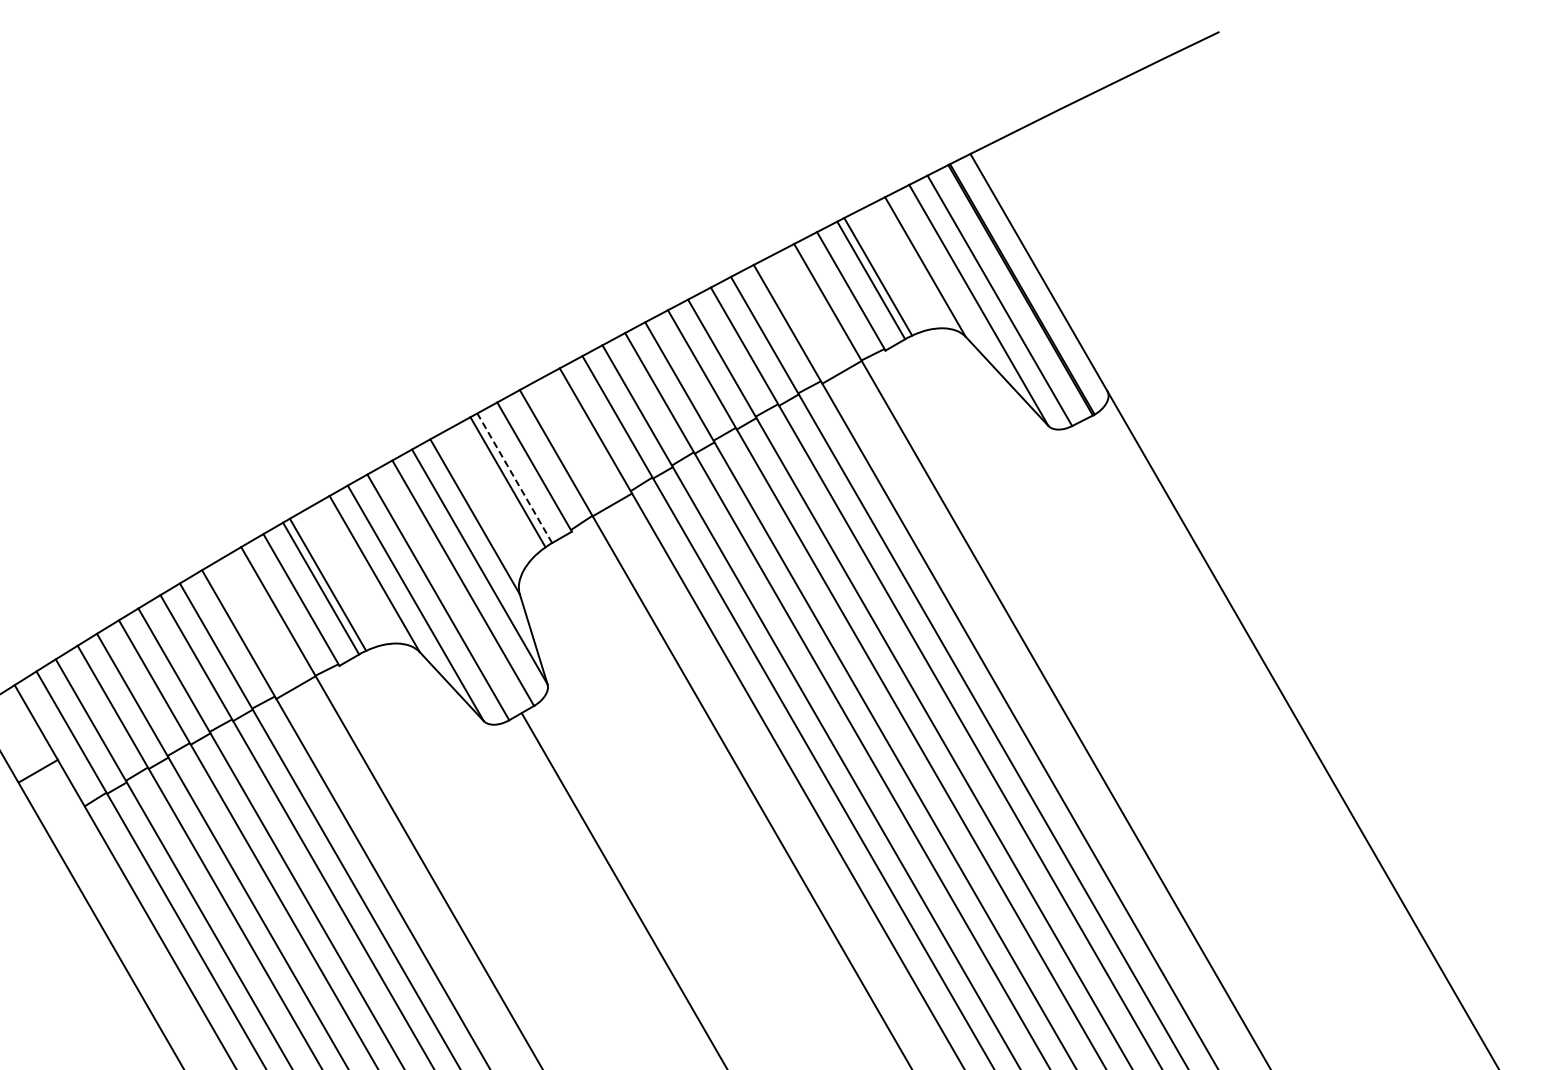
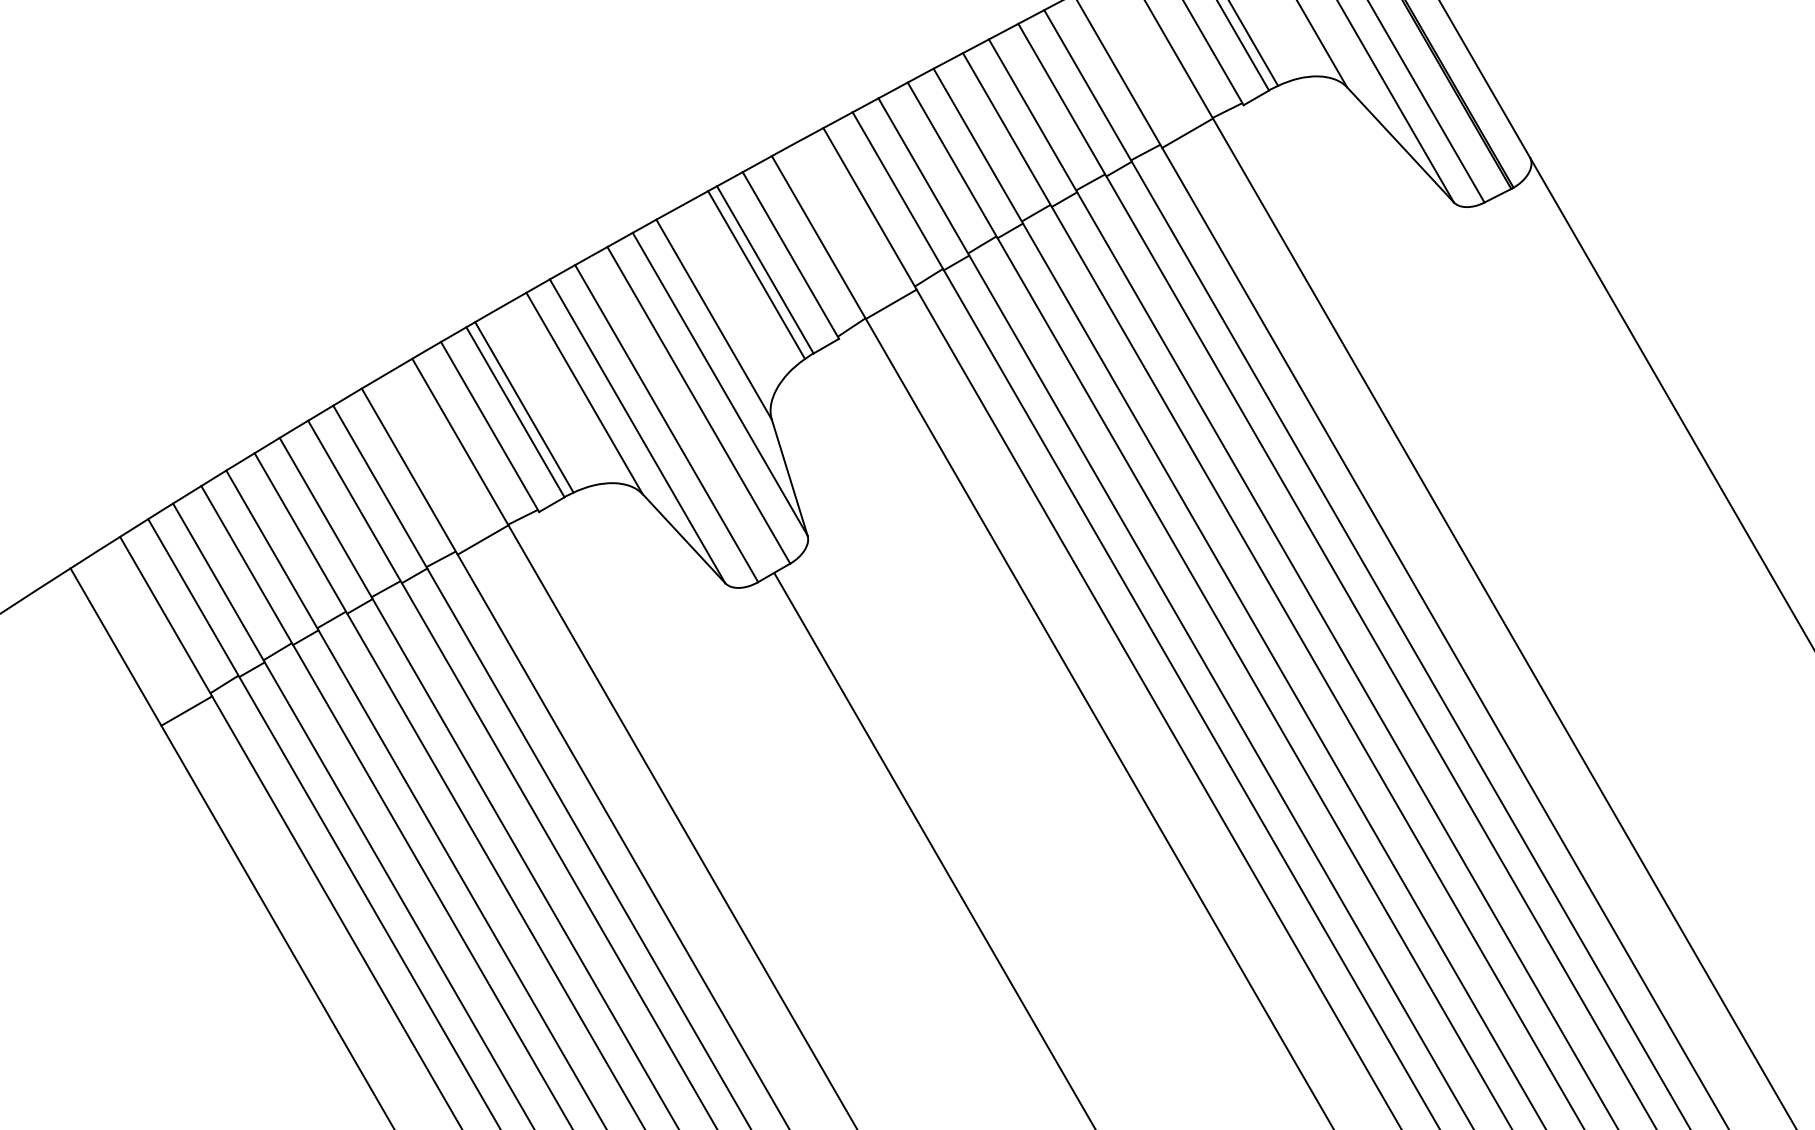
line: (514, 478) -> (764, 270), dashed -> solid
line: (38, 770) -> (186, 710), moved

